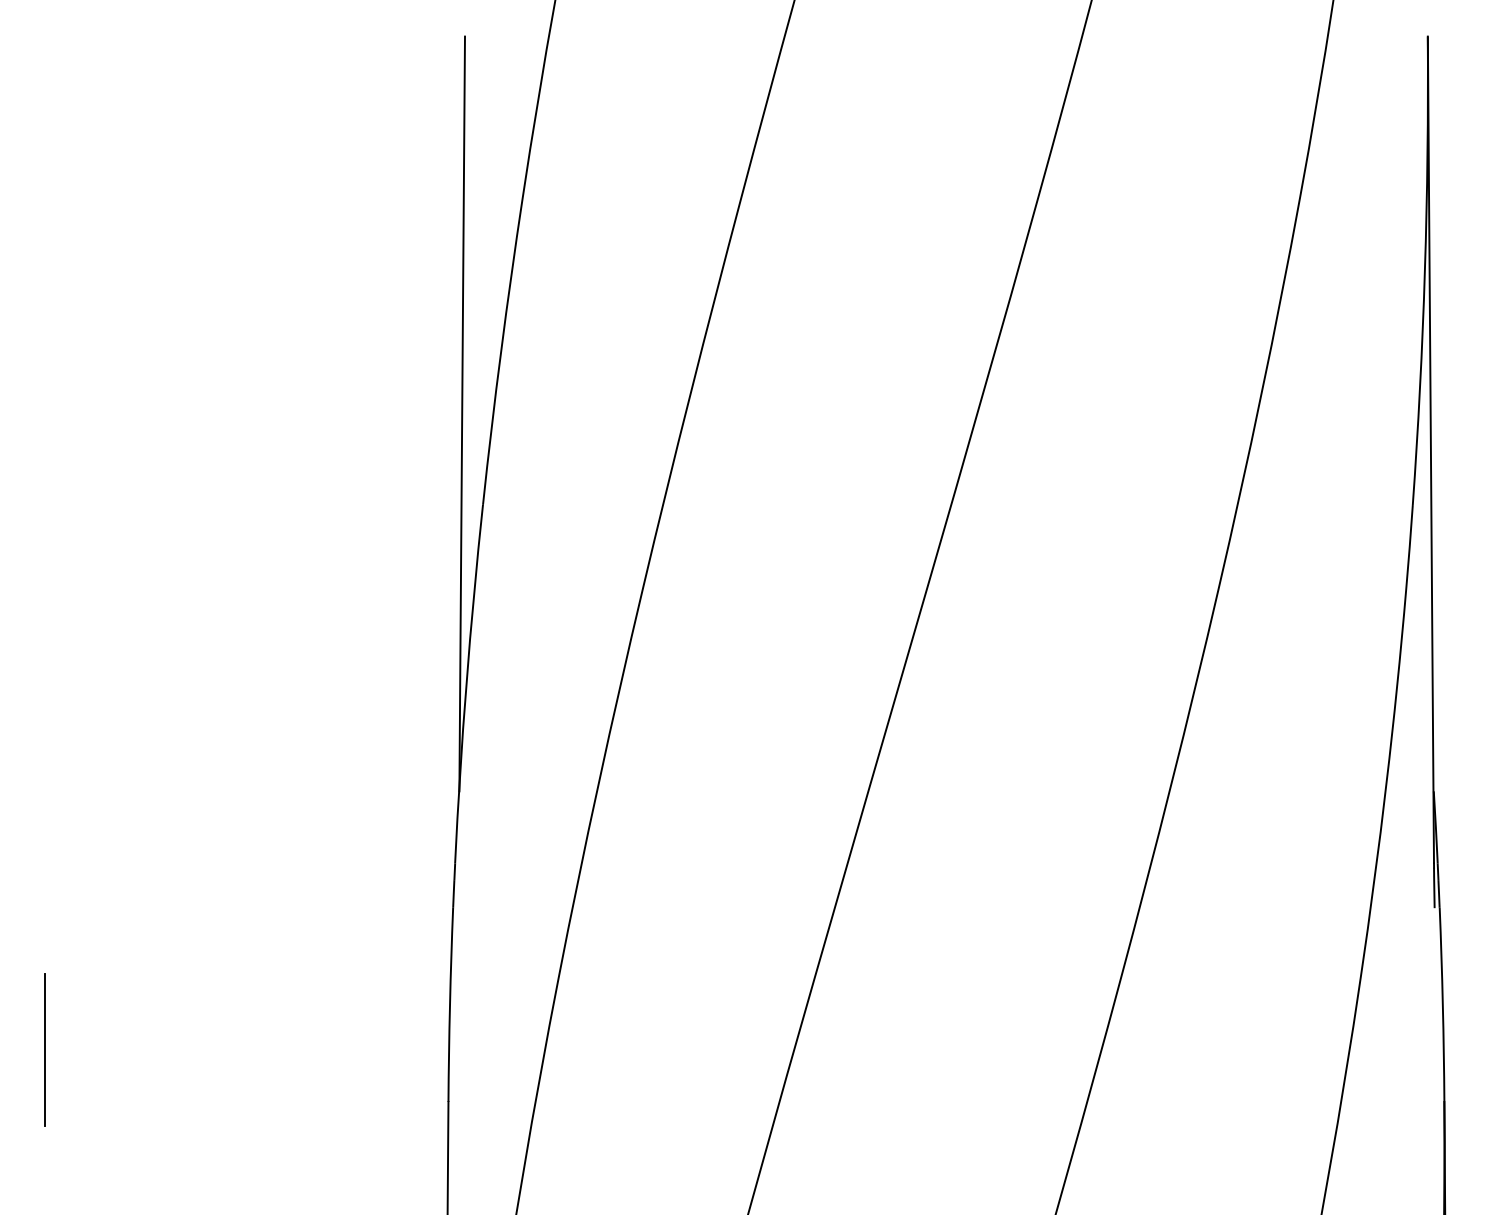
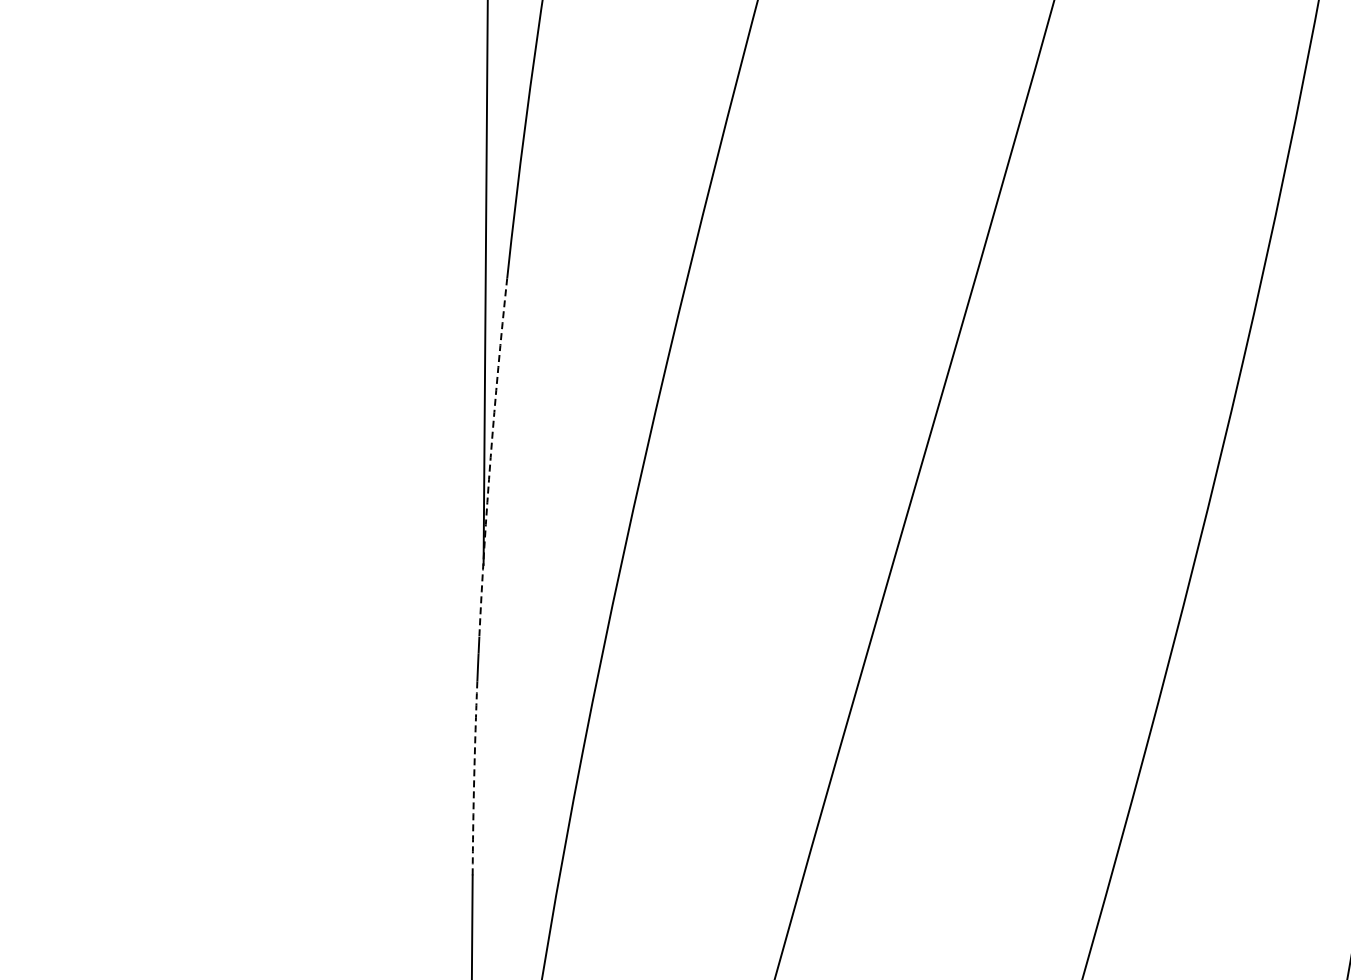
arc: (466, 683) -> (490, 457), solid -> dashed
arc: (450, 1004) -> (474, 778), solid -> dashed
line: (44, 1049) -> (68, 823), removed

